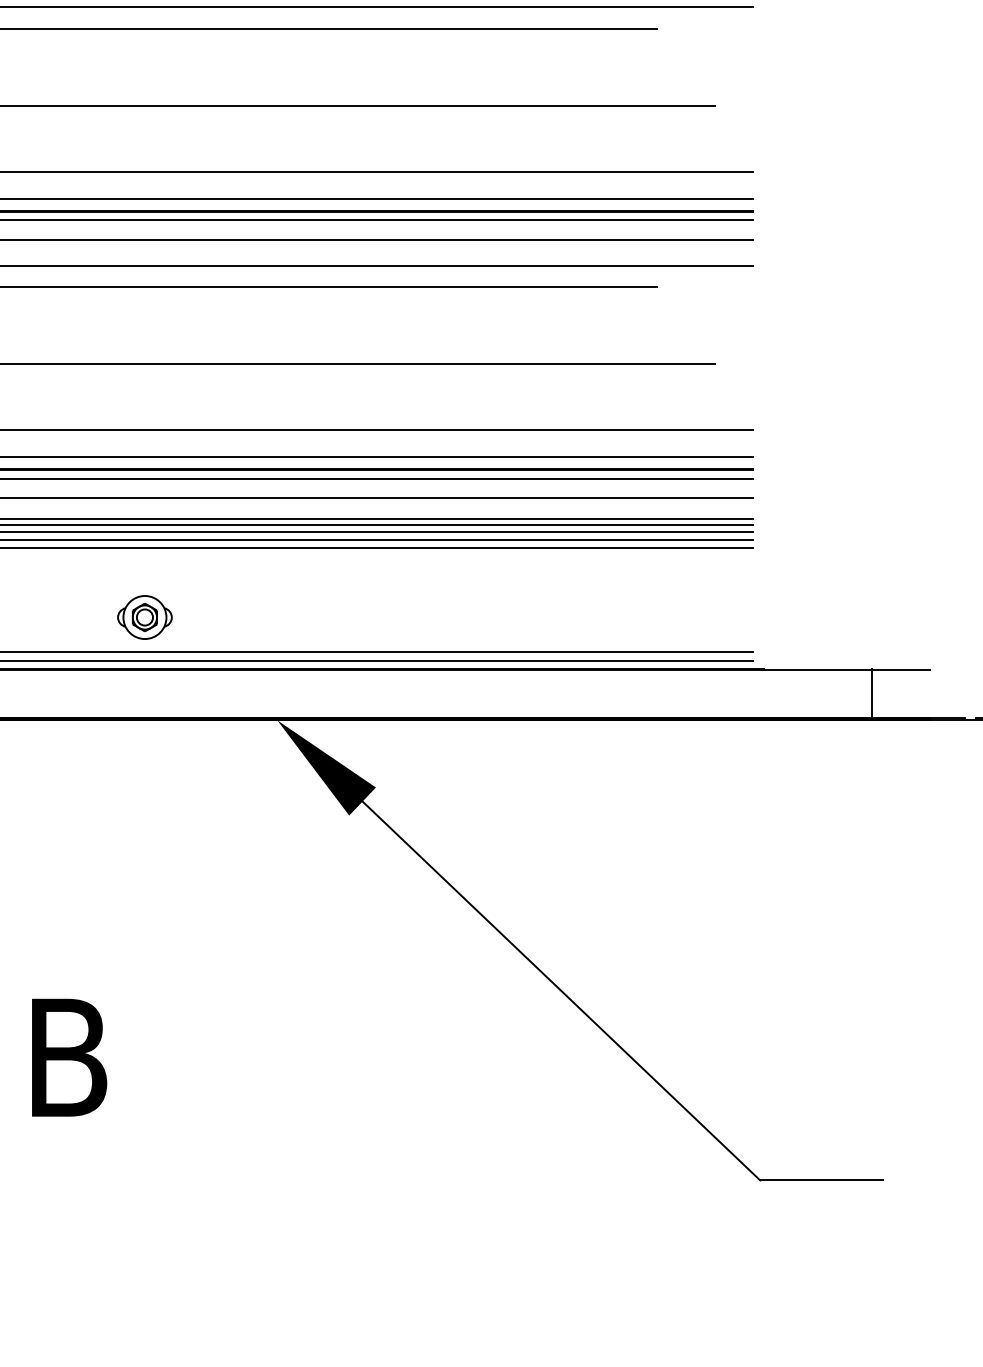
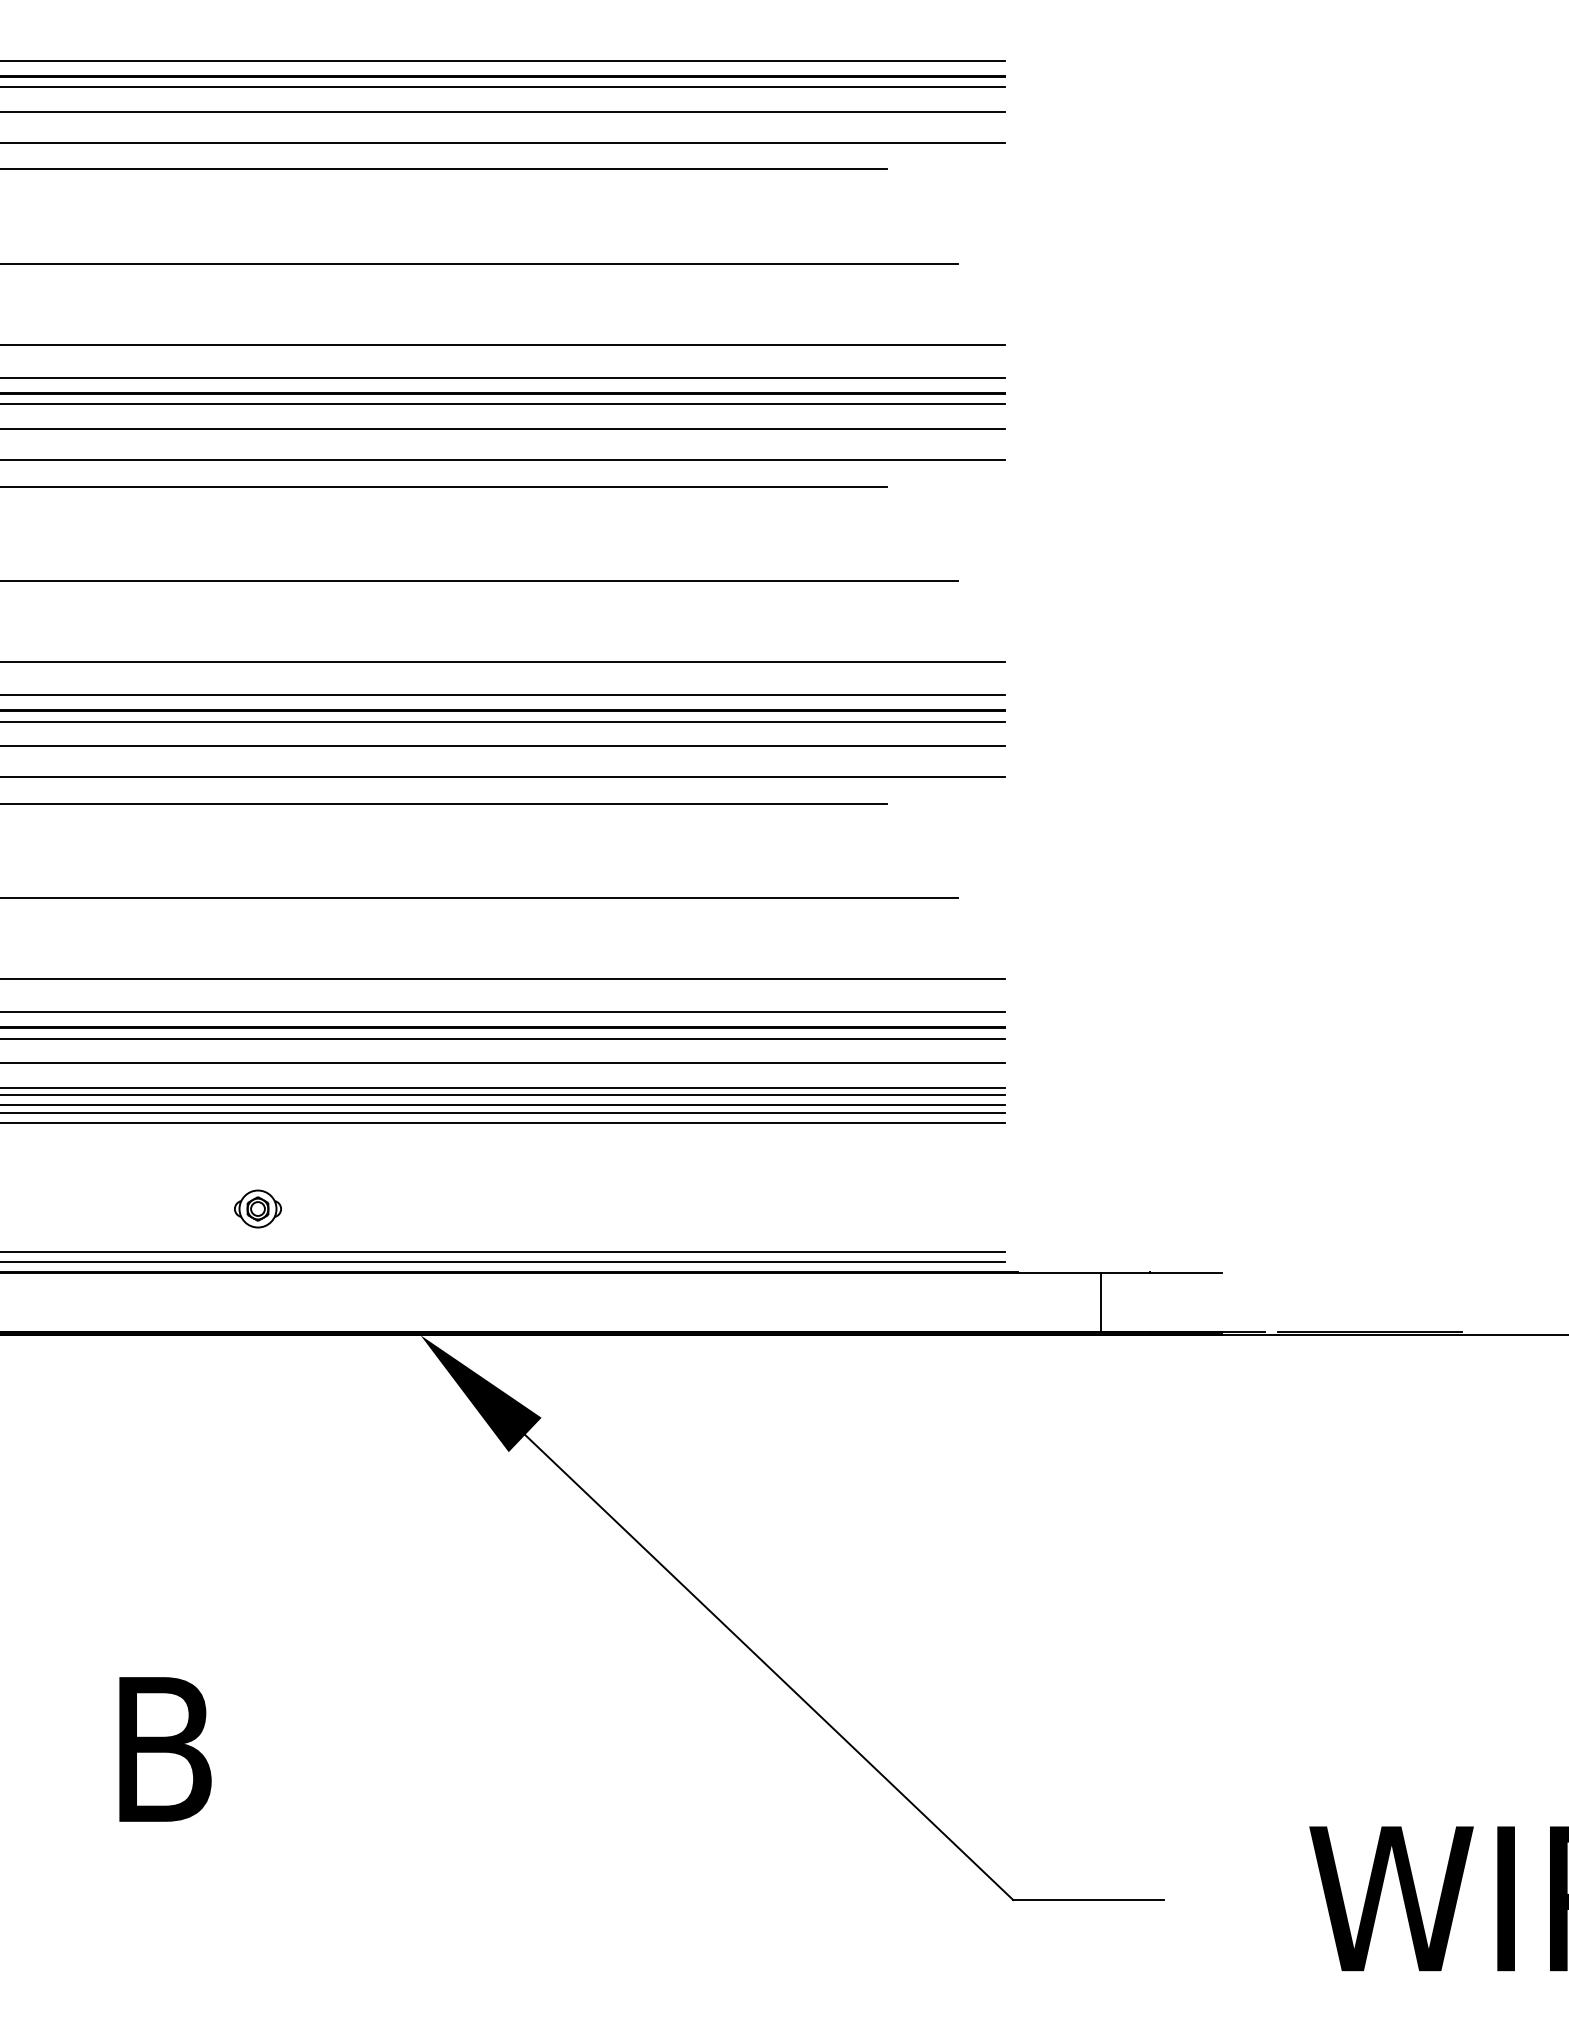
part: (144, 617) -> (257, 1208), size x0.7
line: (871, 693) -> (1100, 1302), moved

